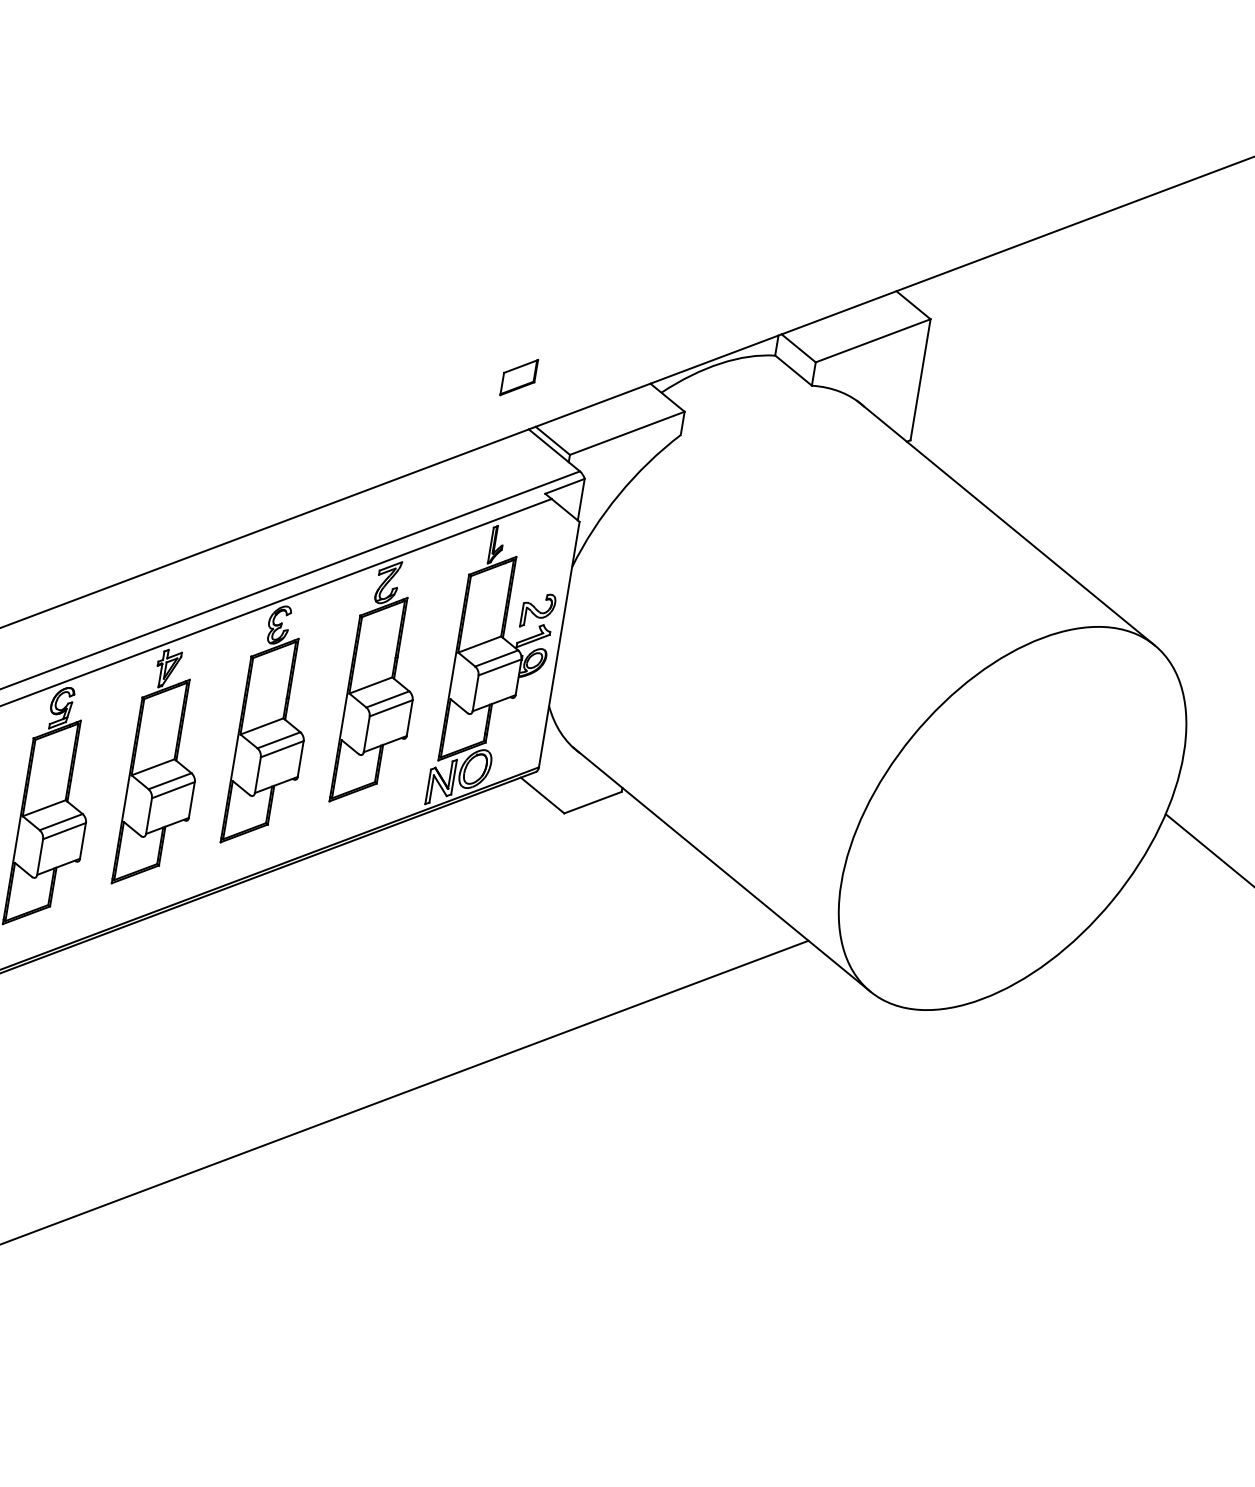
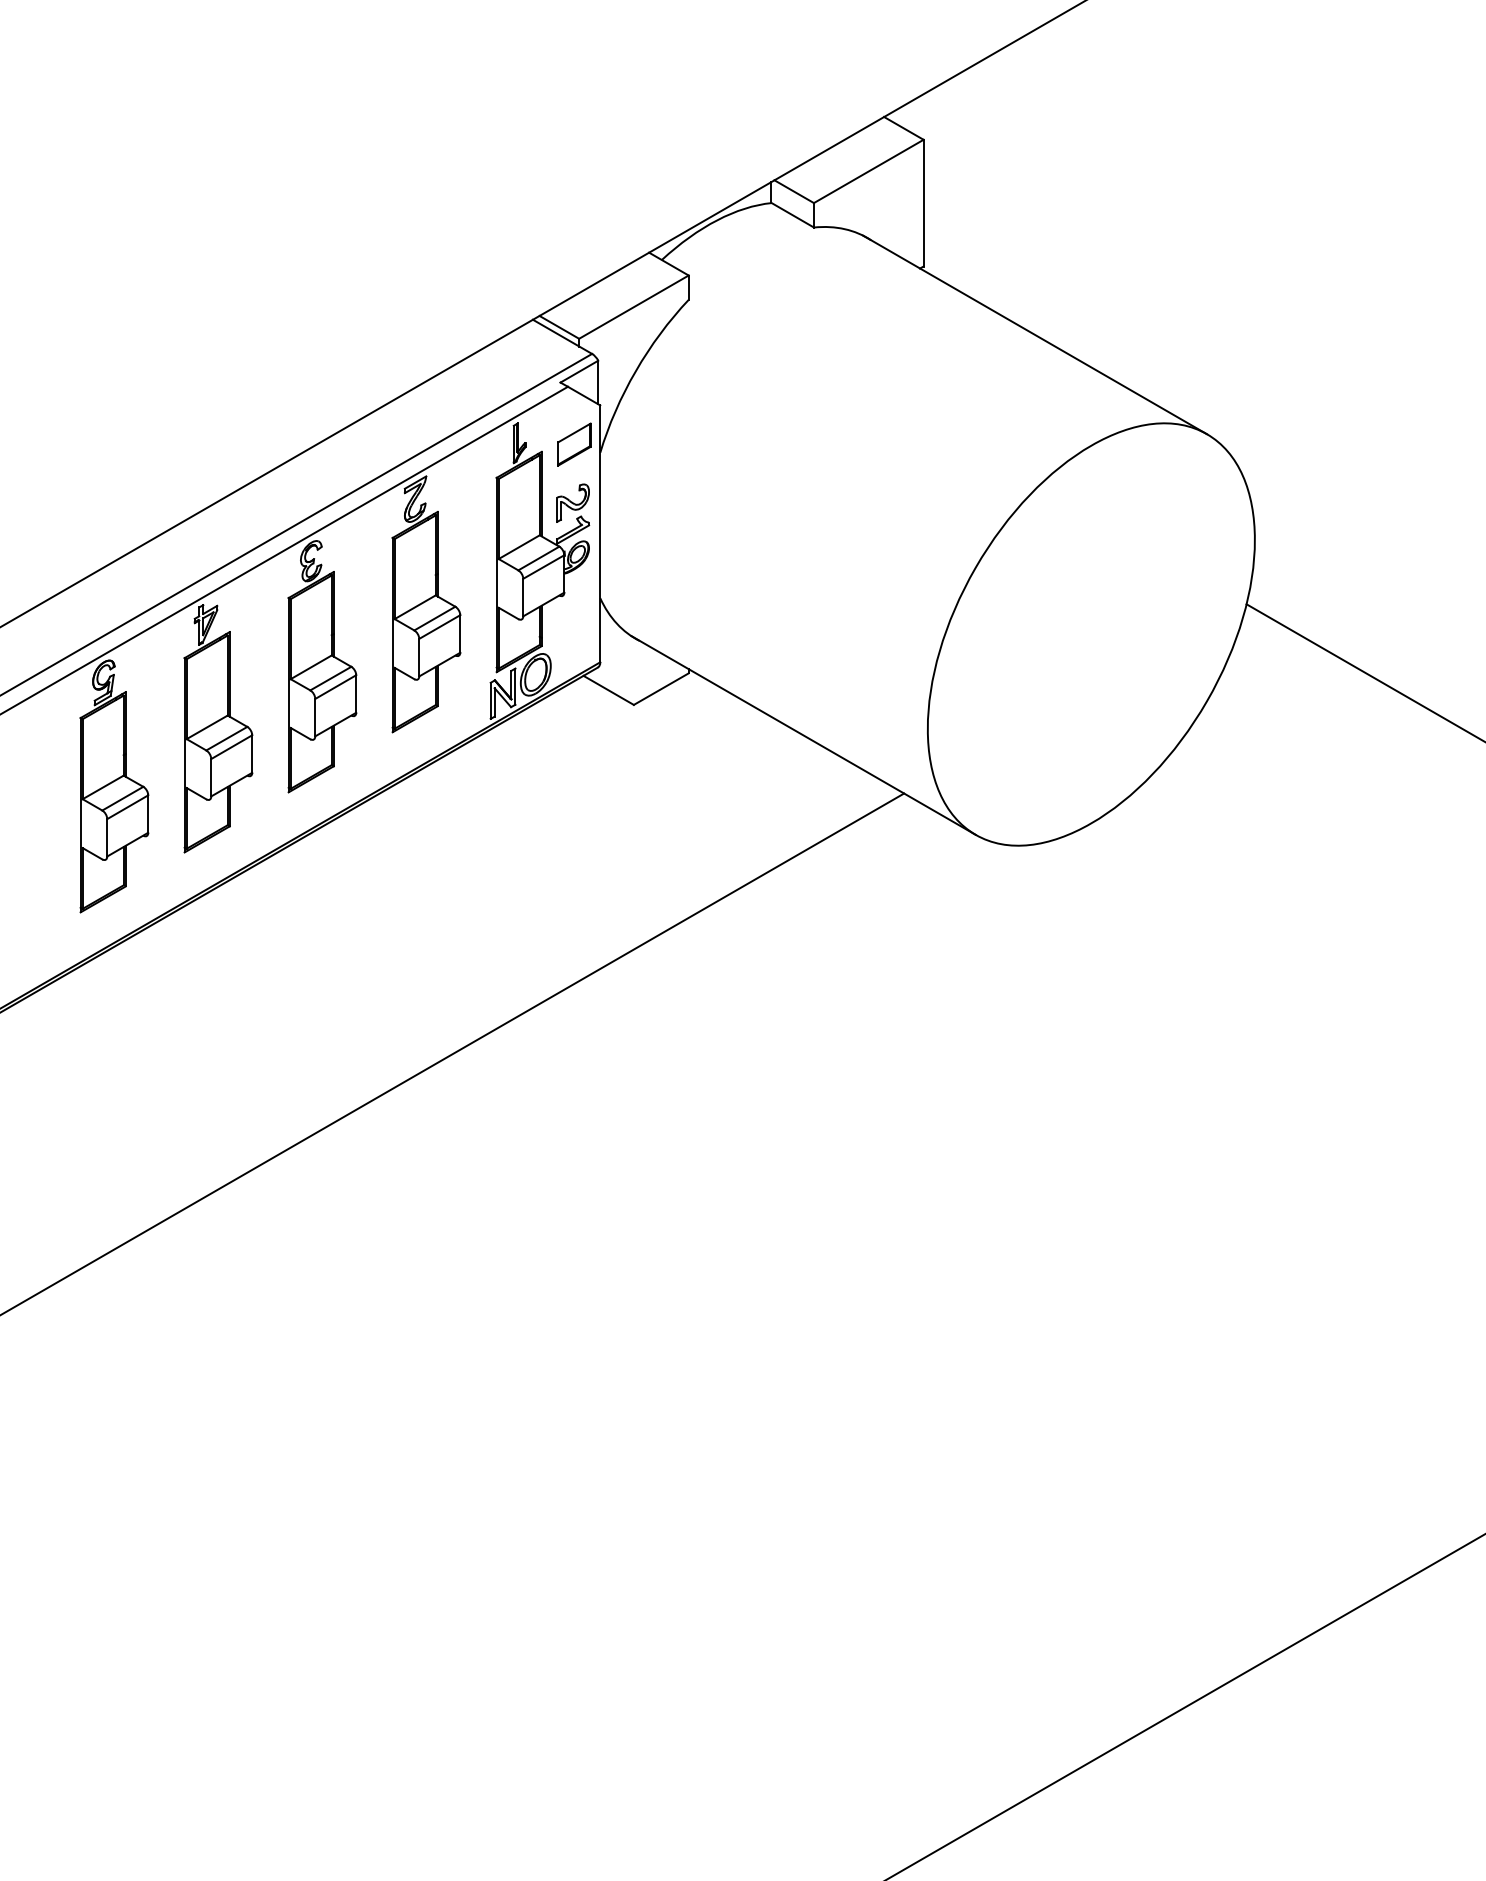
part: (519, 377) -> (574, 444), moved

